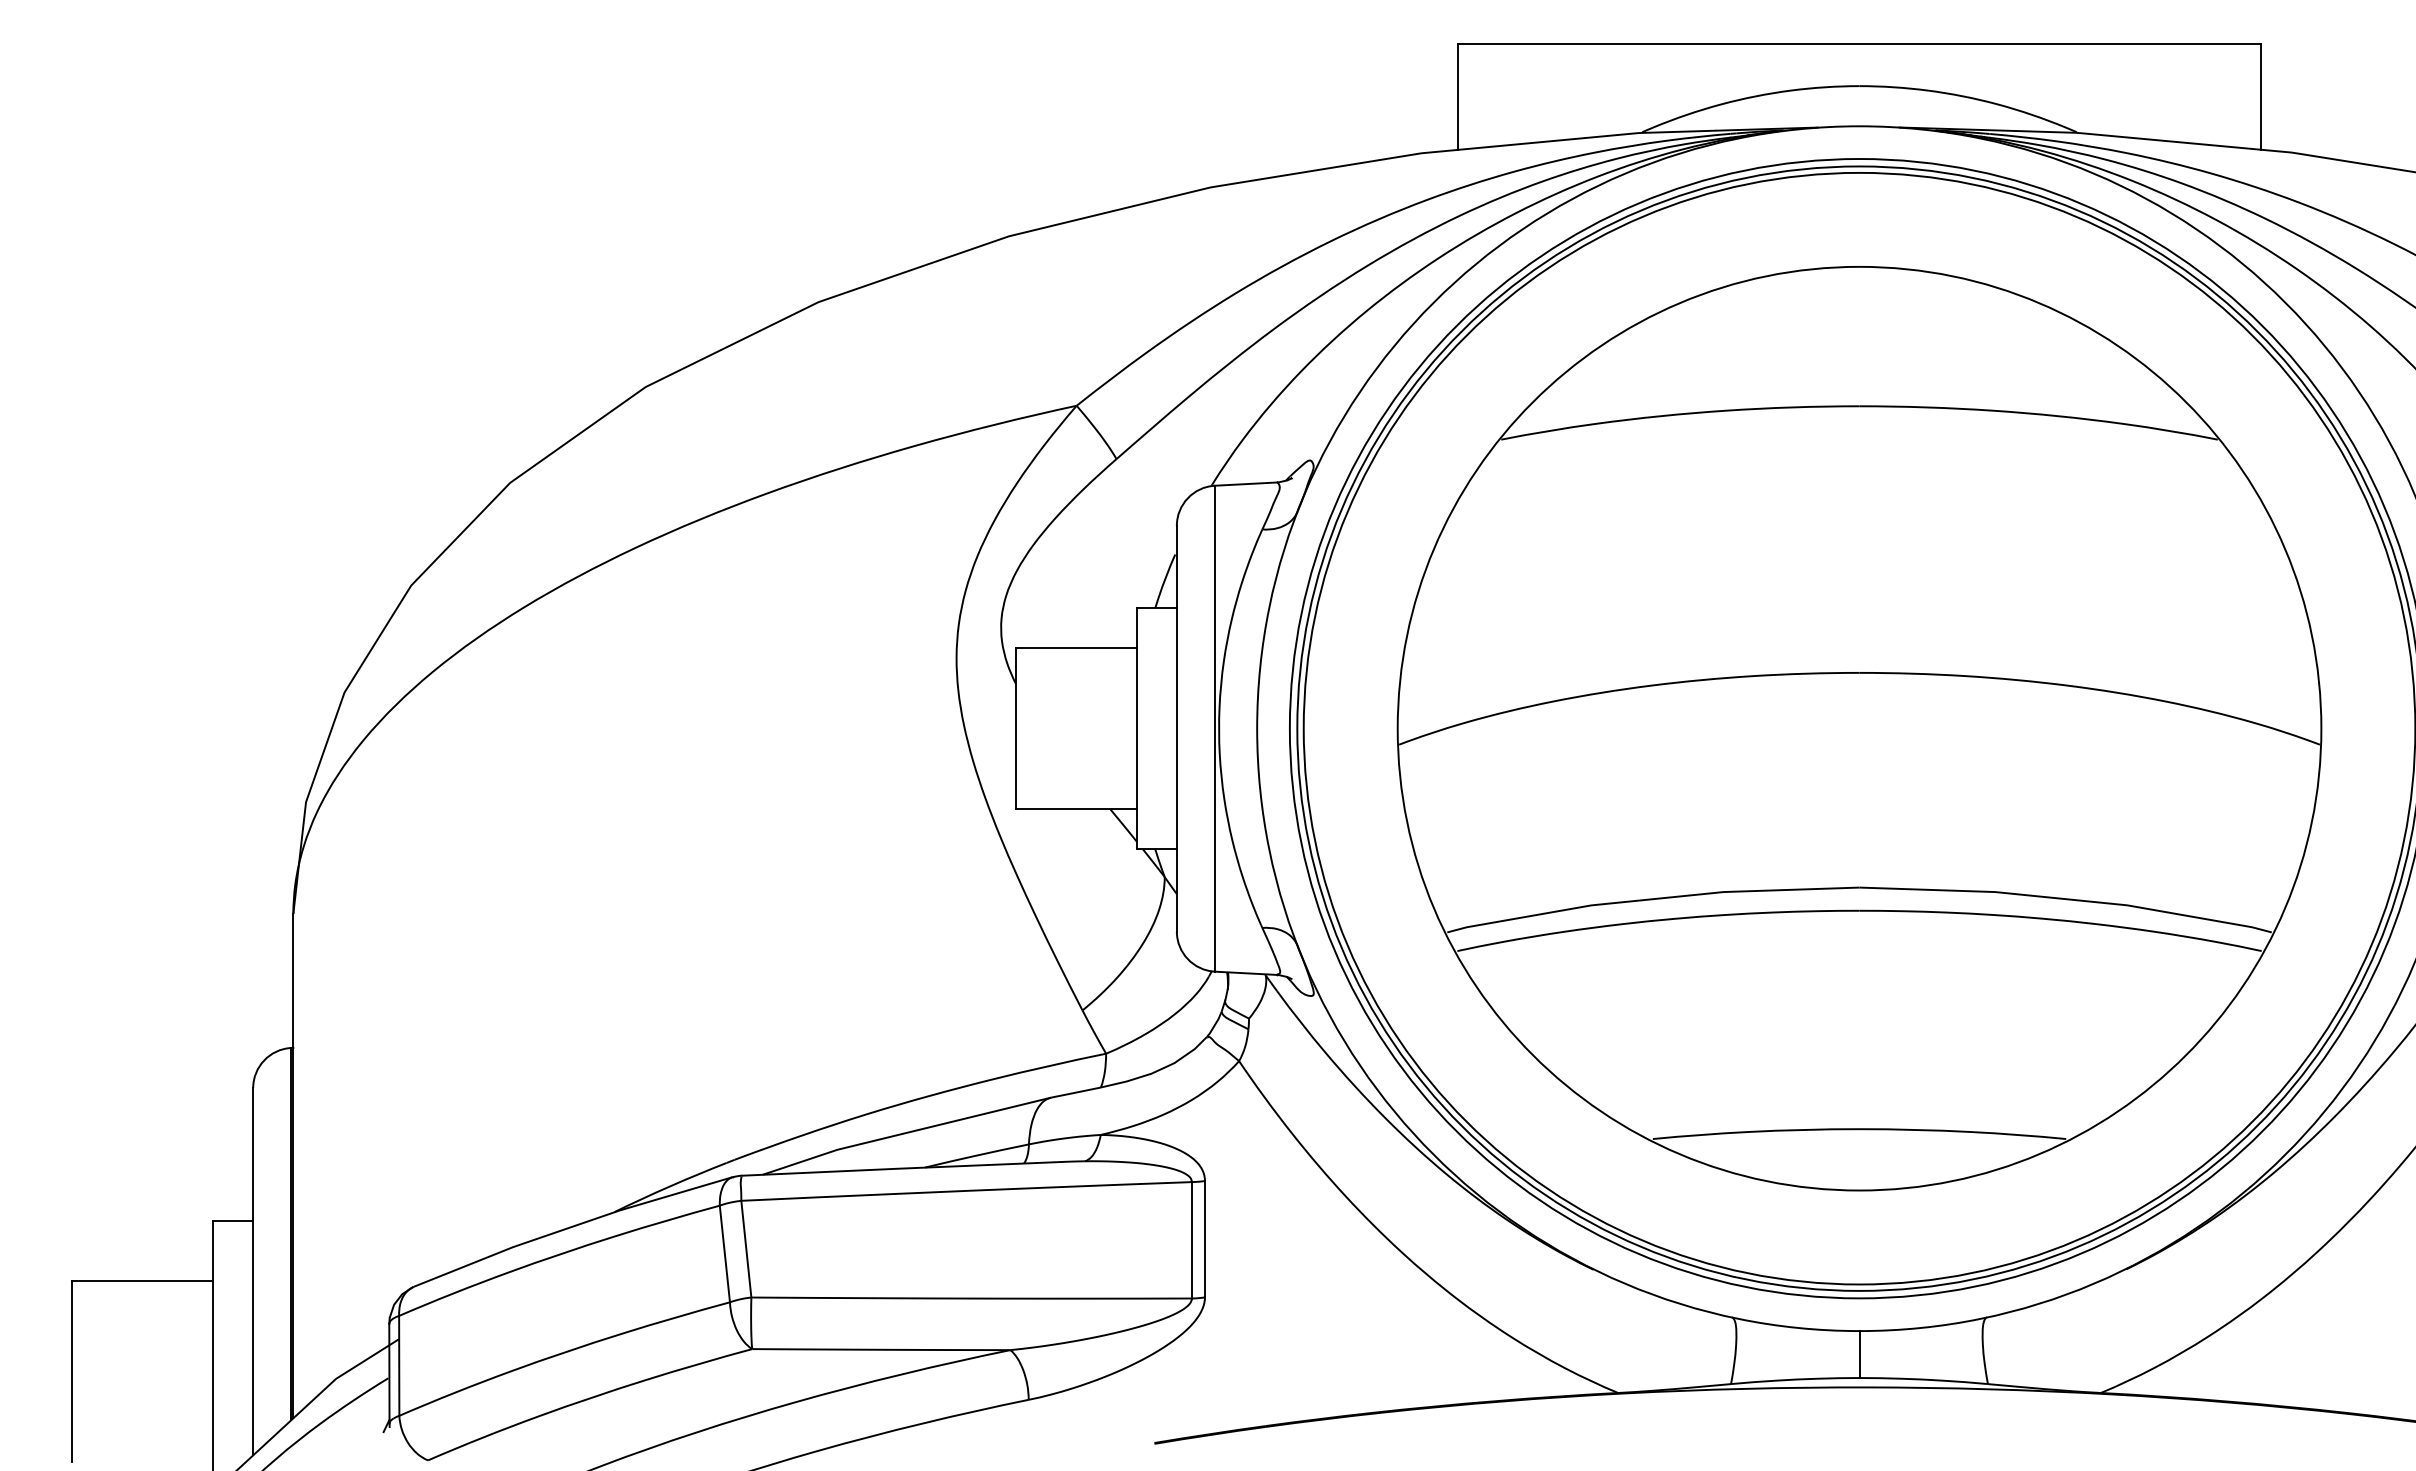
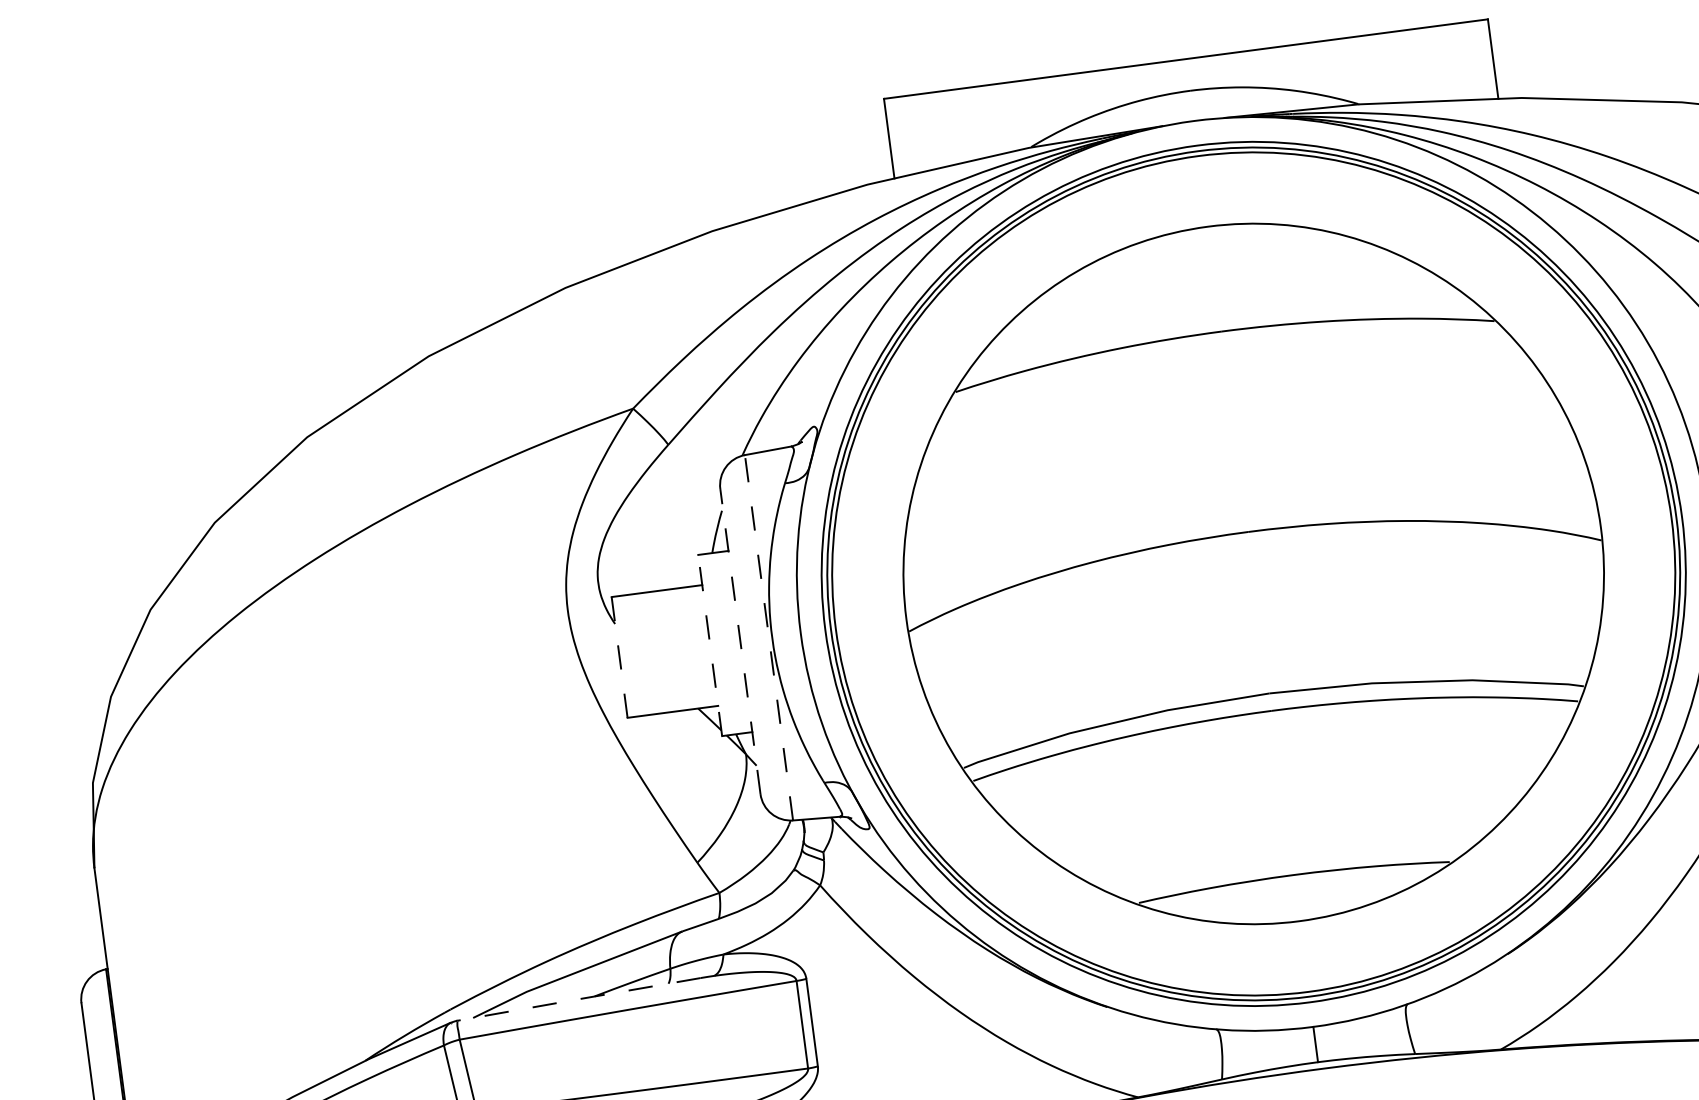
line: (1016, 728) -> (619, 657), solid -> dashed
line: (1136, 728) -> (710, 645), solid -> dashed
line: (1176, 728) -> (740, 641), solid -> dashed
line: (1214, 728) -> (768, 637), solid -> dashed
line: (904, 1168) -> (579, 999), solid -> dashed

